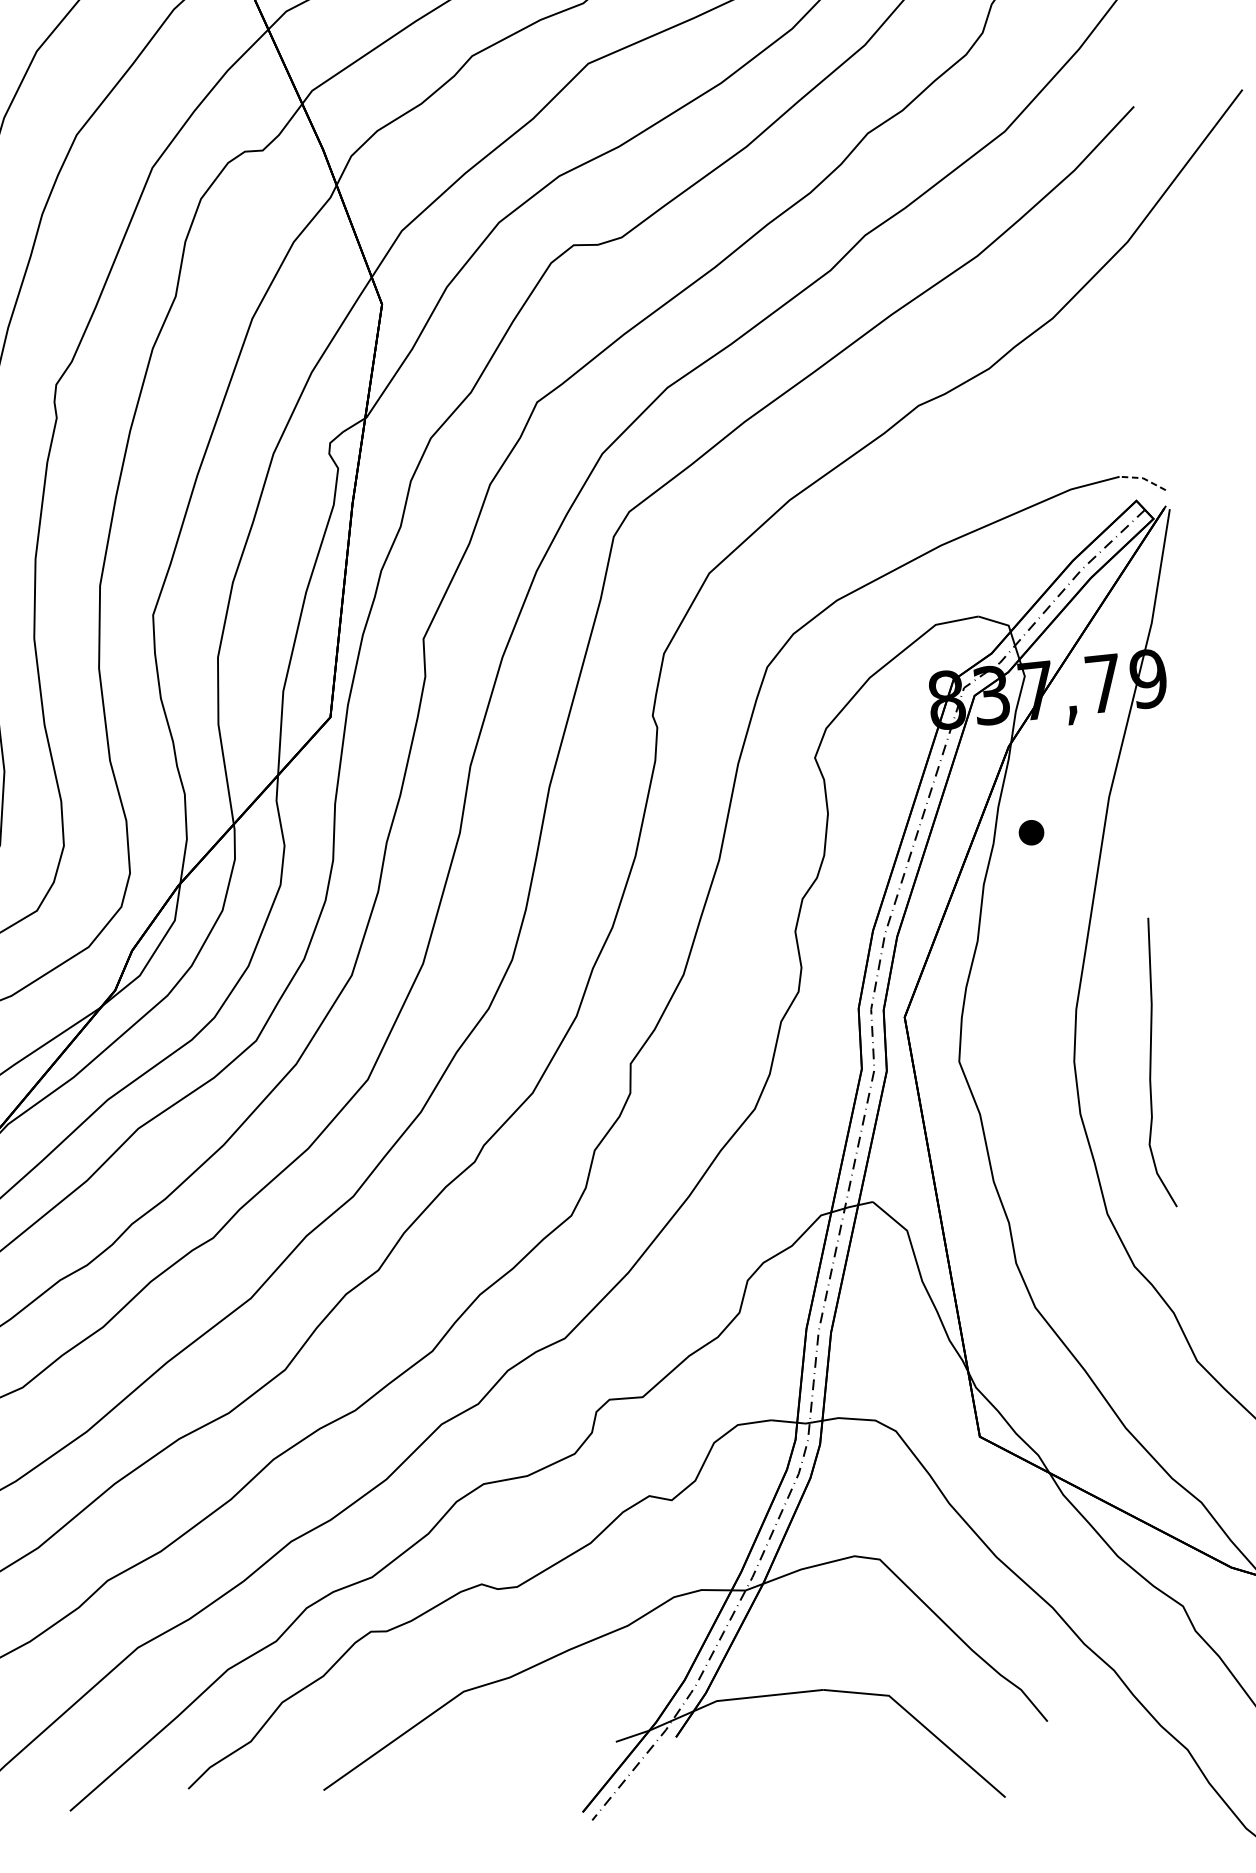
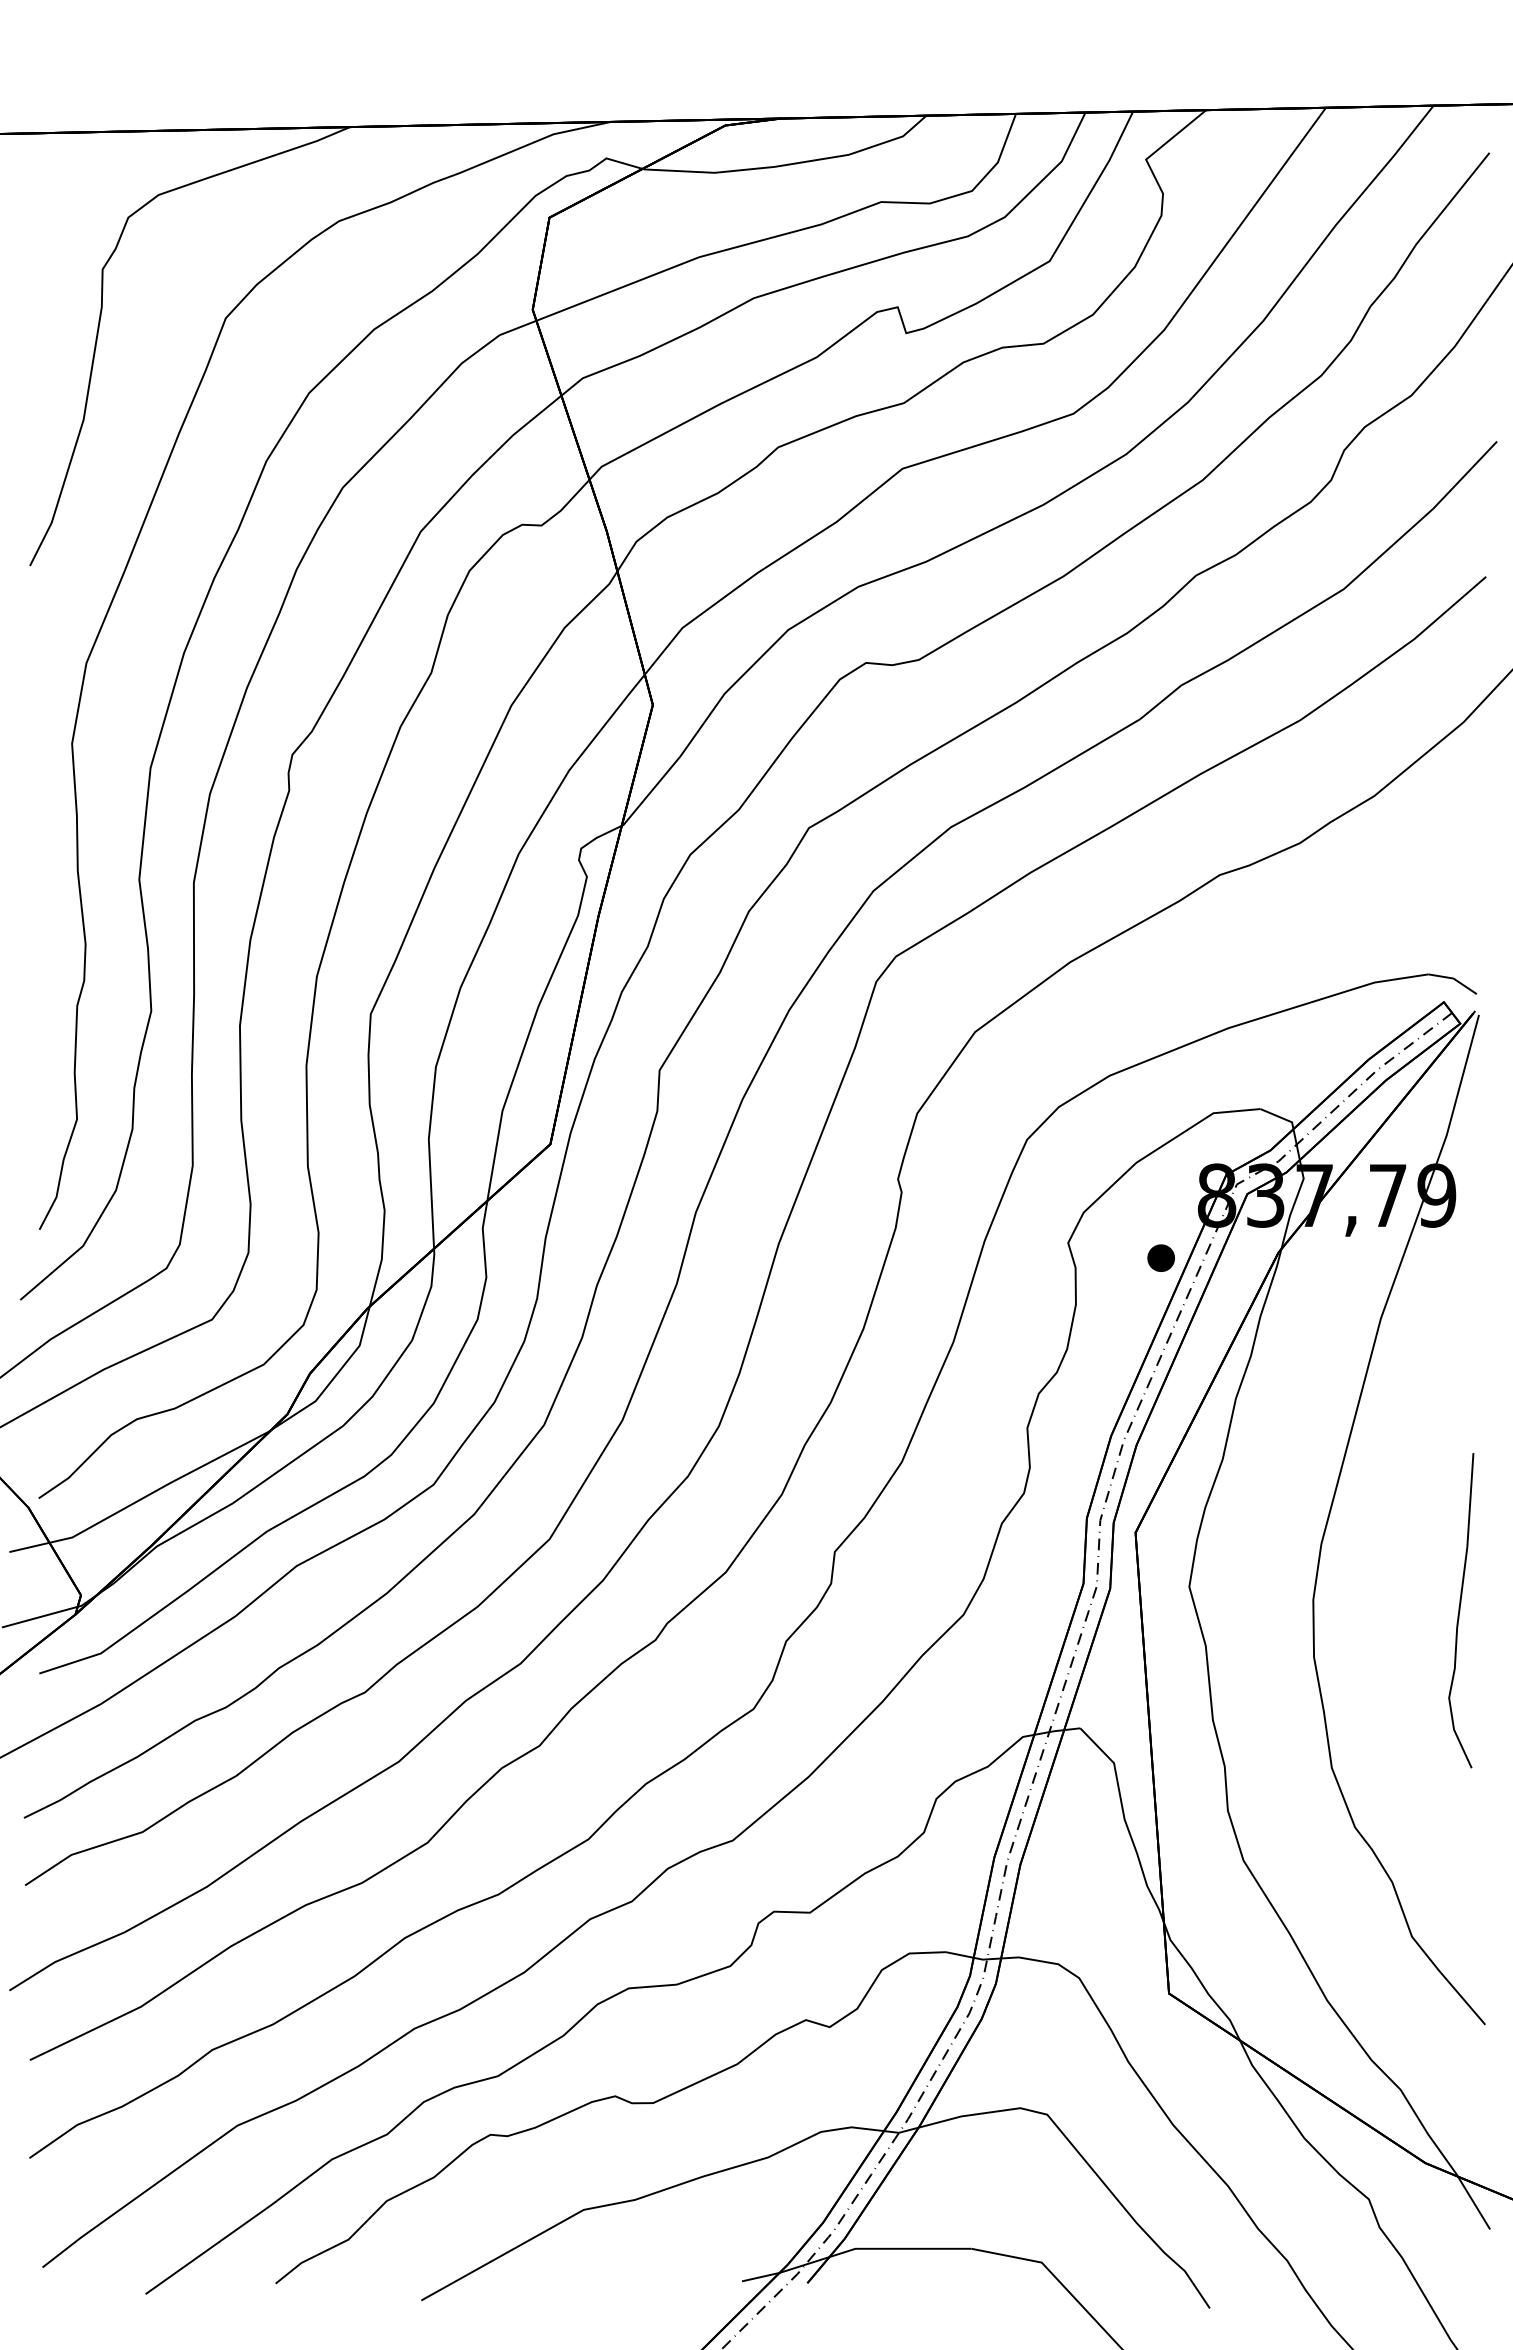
line: (1142, 478) -> (1453, 978), dashed -> solid
part: (1030, 832) -> (1160, 1257), moved
curve: (1151, 1063) -> (1460, 1610), moved

